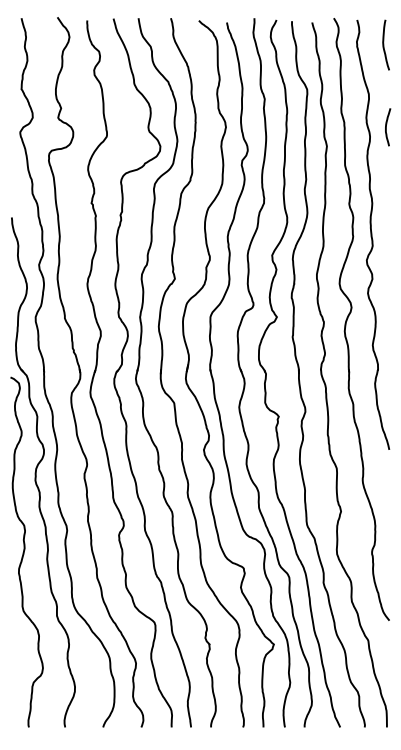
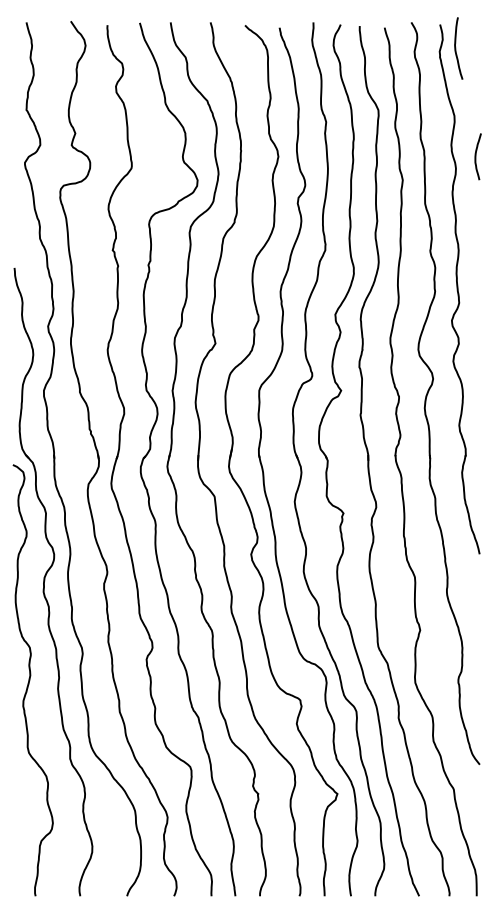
curve: (384, 45) -> (456, 48), moved

